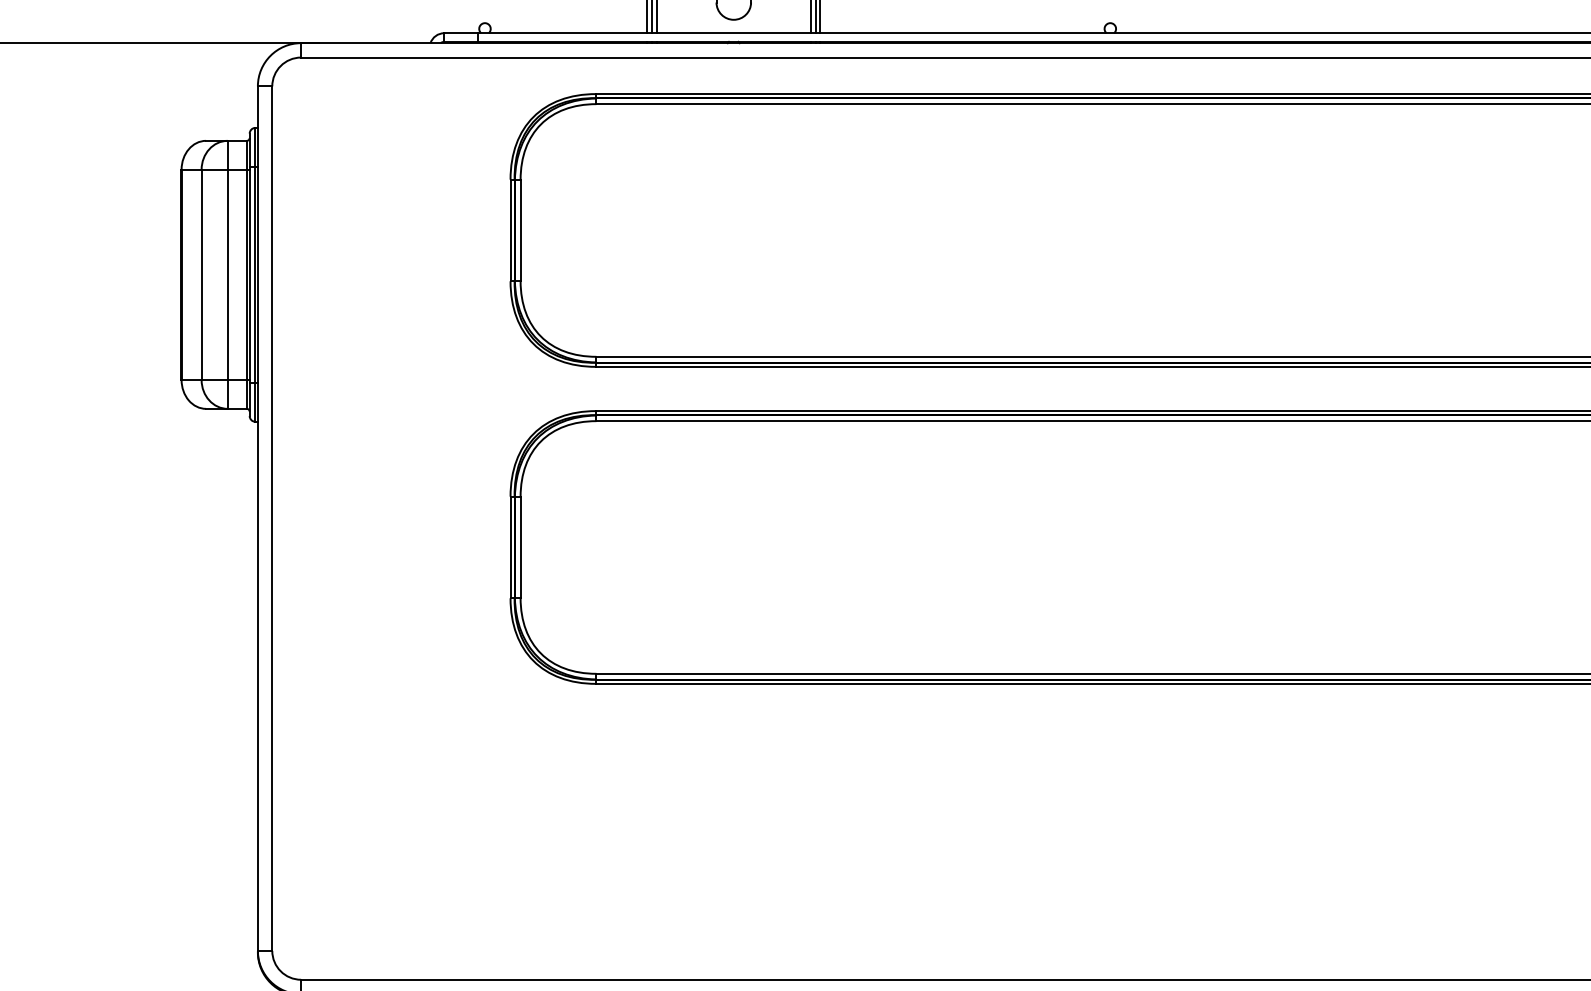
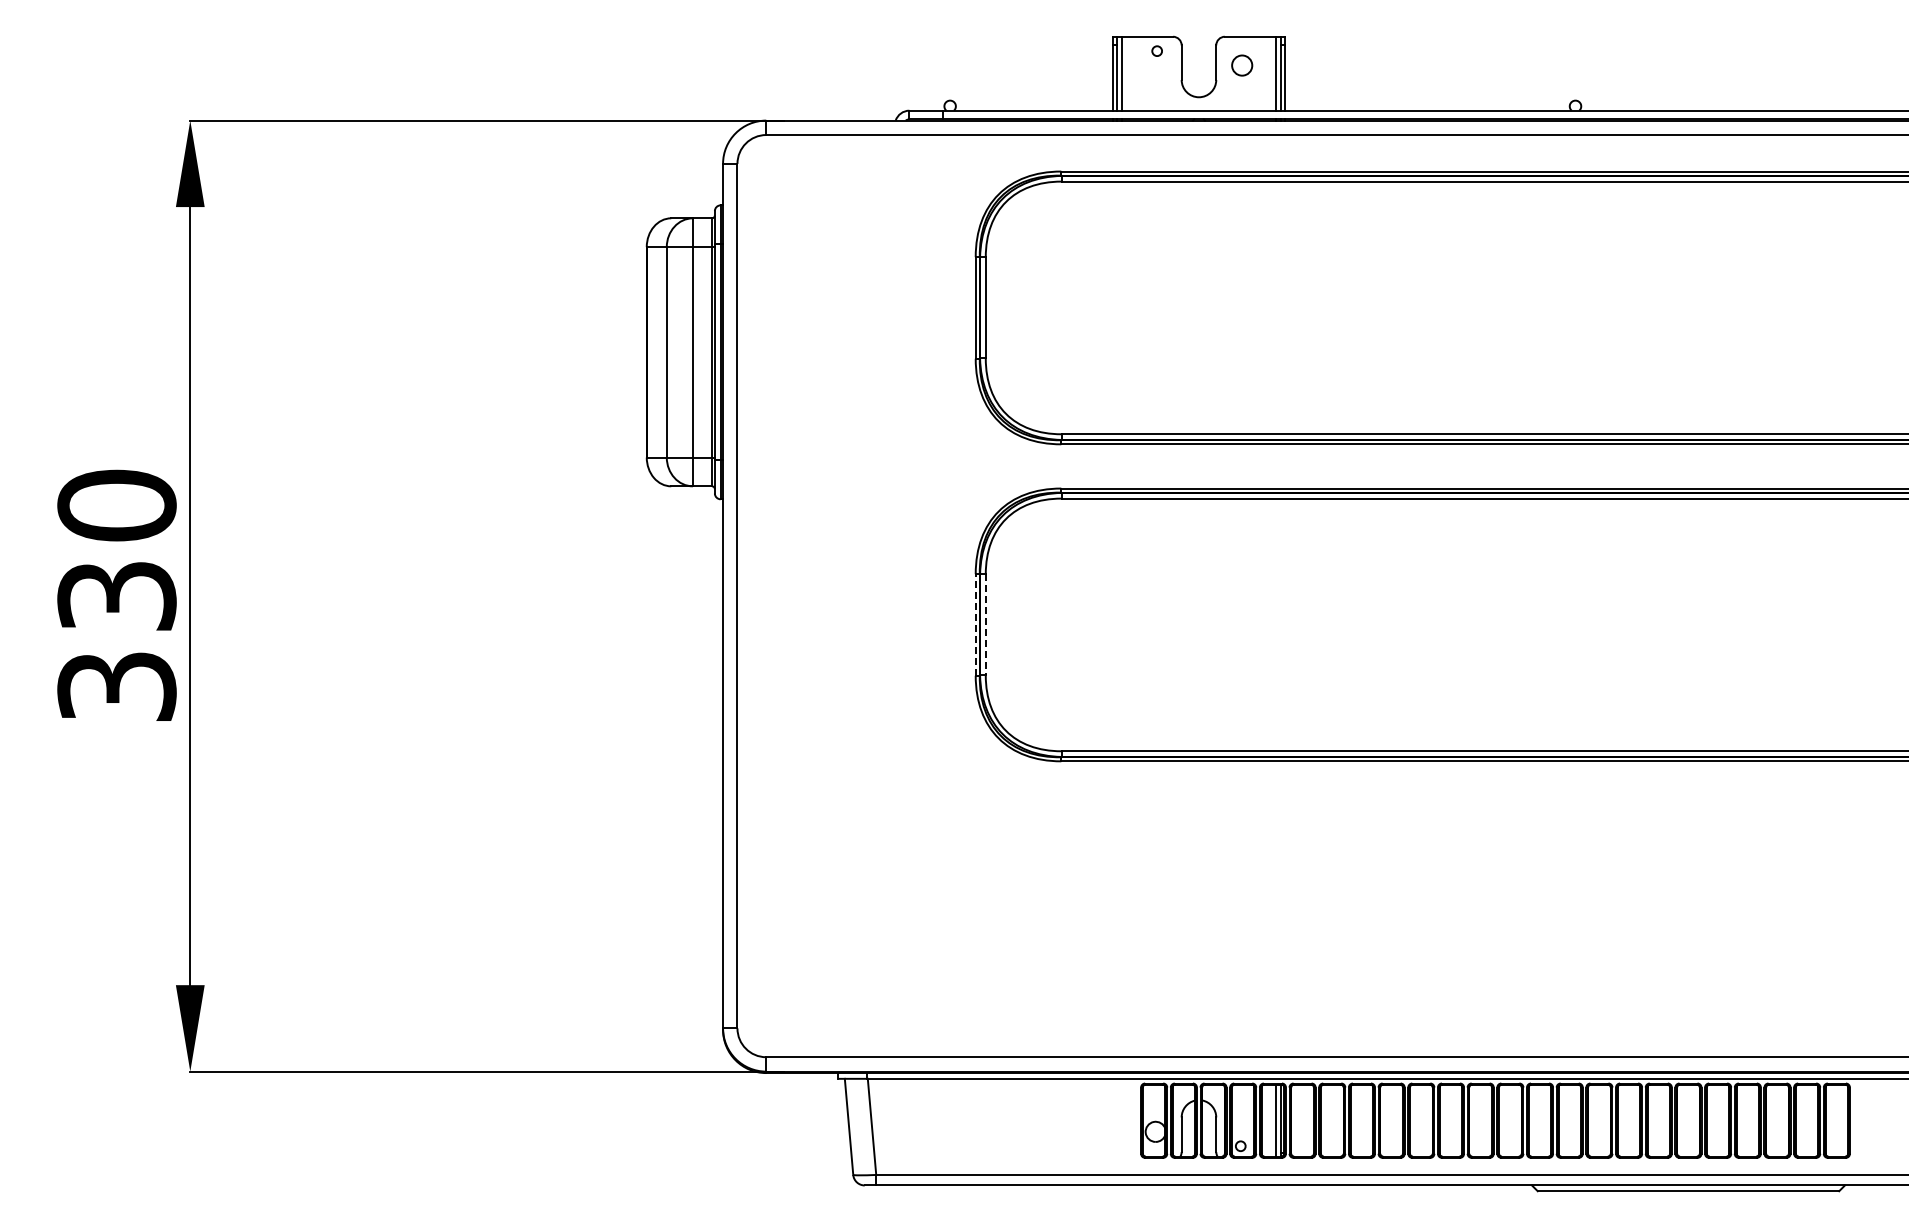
line: (510, 547) -> (975, 624), solid -> dashed
line: (520, 547) -> (985, 624), solid -> dashed

